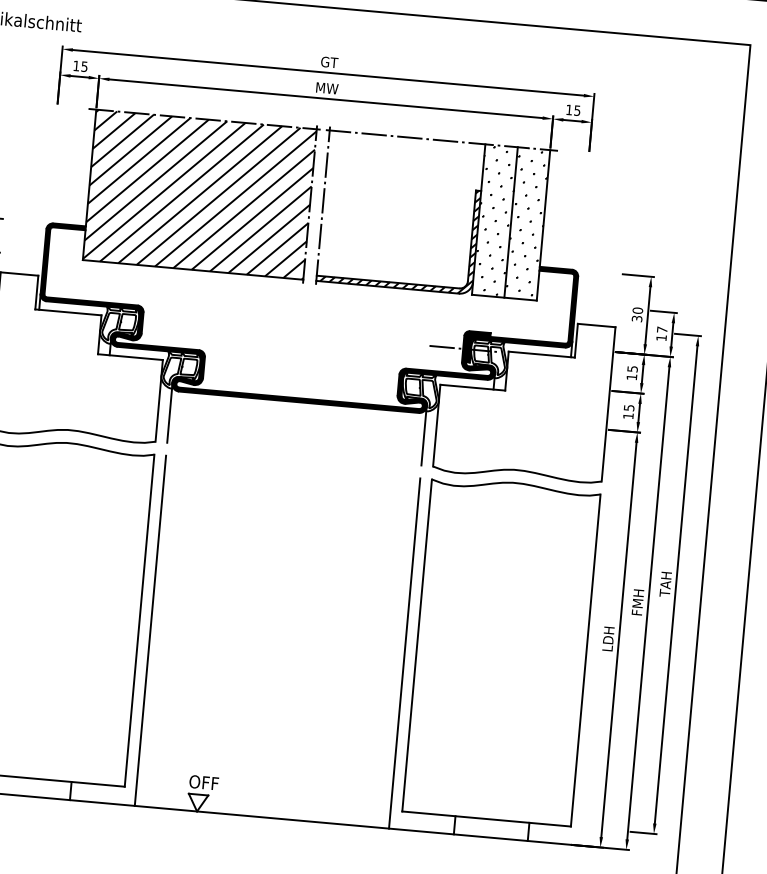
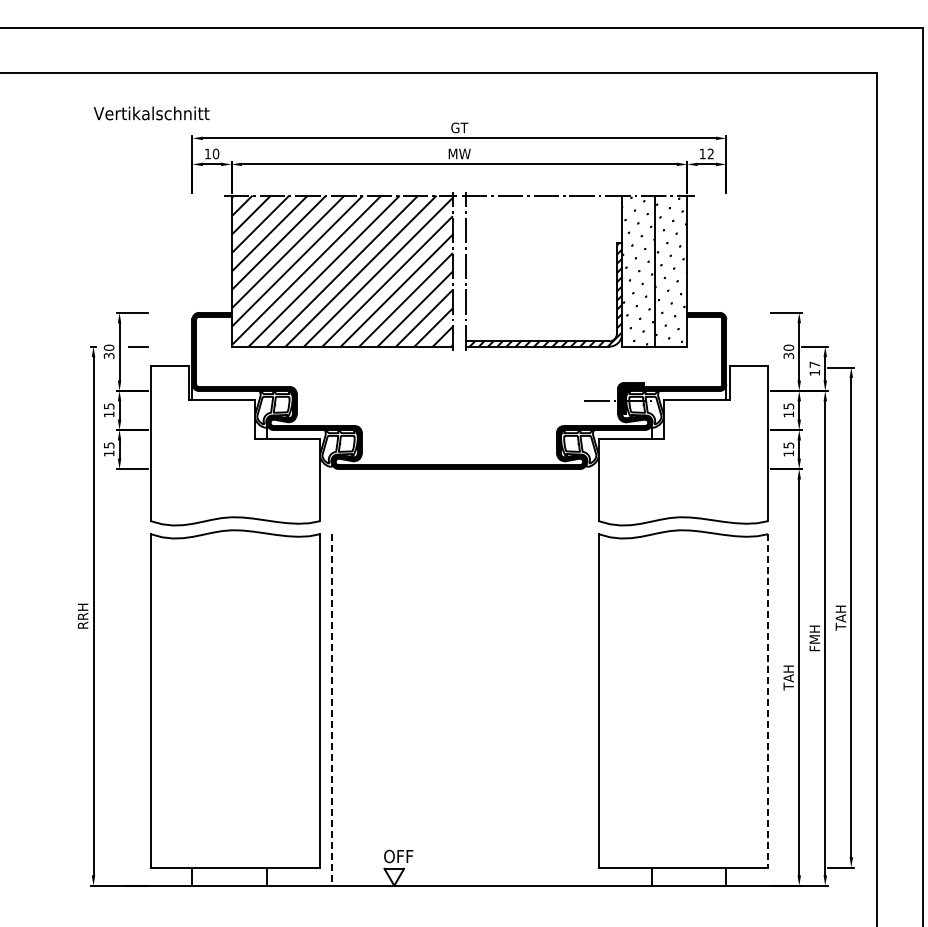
text: (84, 66) -> (215, 153), 15 -> 10
text: (577, 110) -> (710, 153), 15 -> 12
line: (169, 413) -> (331, 491), removed
line: (424, 435) -> (587, 491), removed
line: (150, 630) -> (331, 709), solid -> dashed
text: (608, 639) -> (788, 677), LDH -> TAH
line: (405, 653) -> (587, 709), removed
line: (585, 660) -> (767, 700), solid -> dashed

